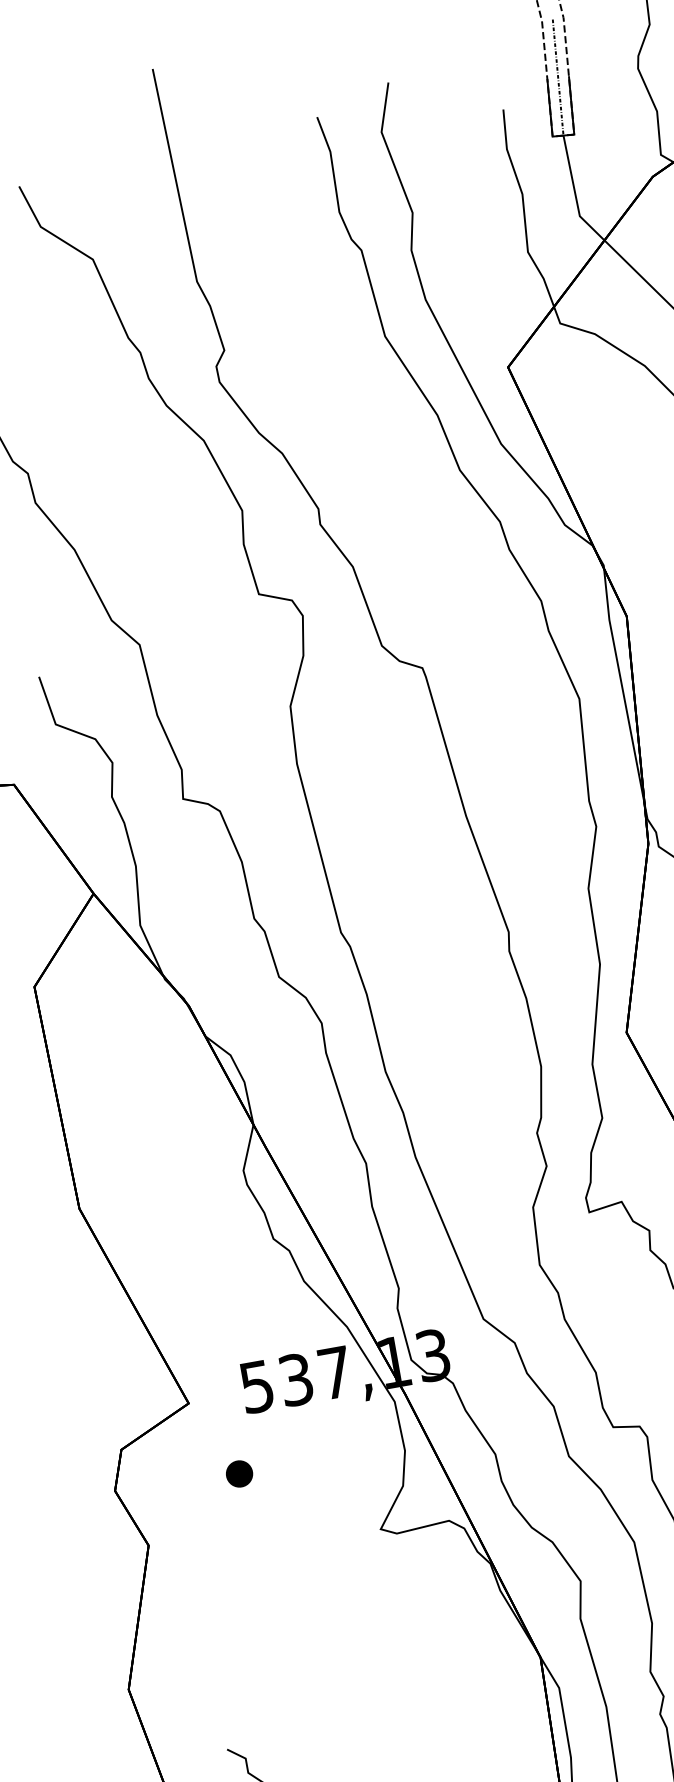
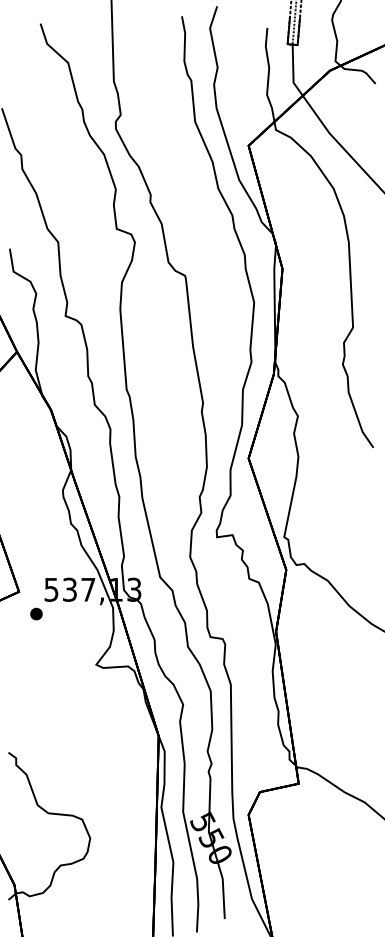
part: (239, 1472) -> (36, 613), moved

